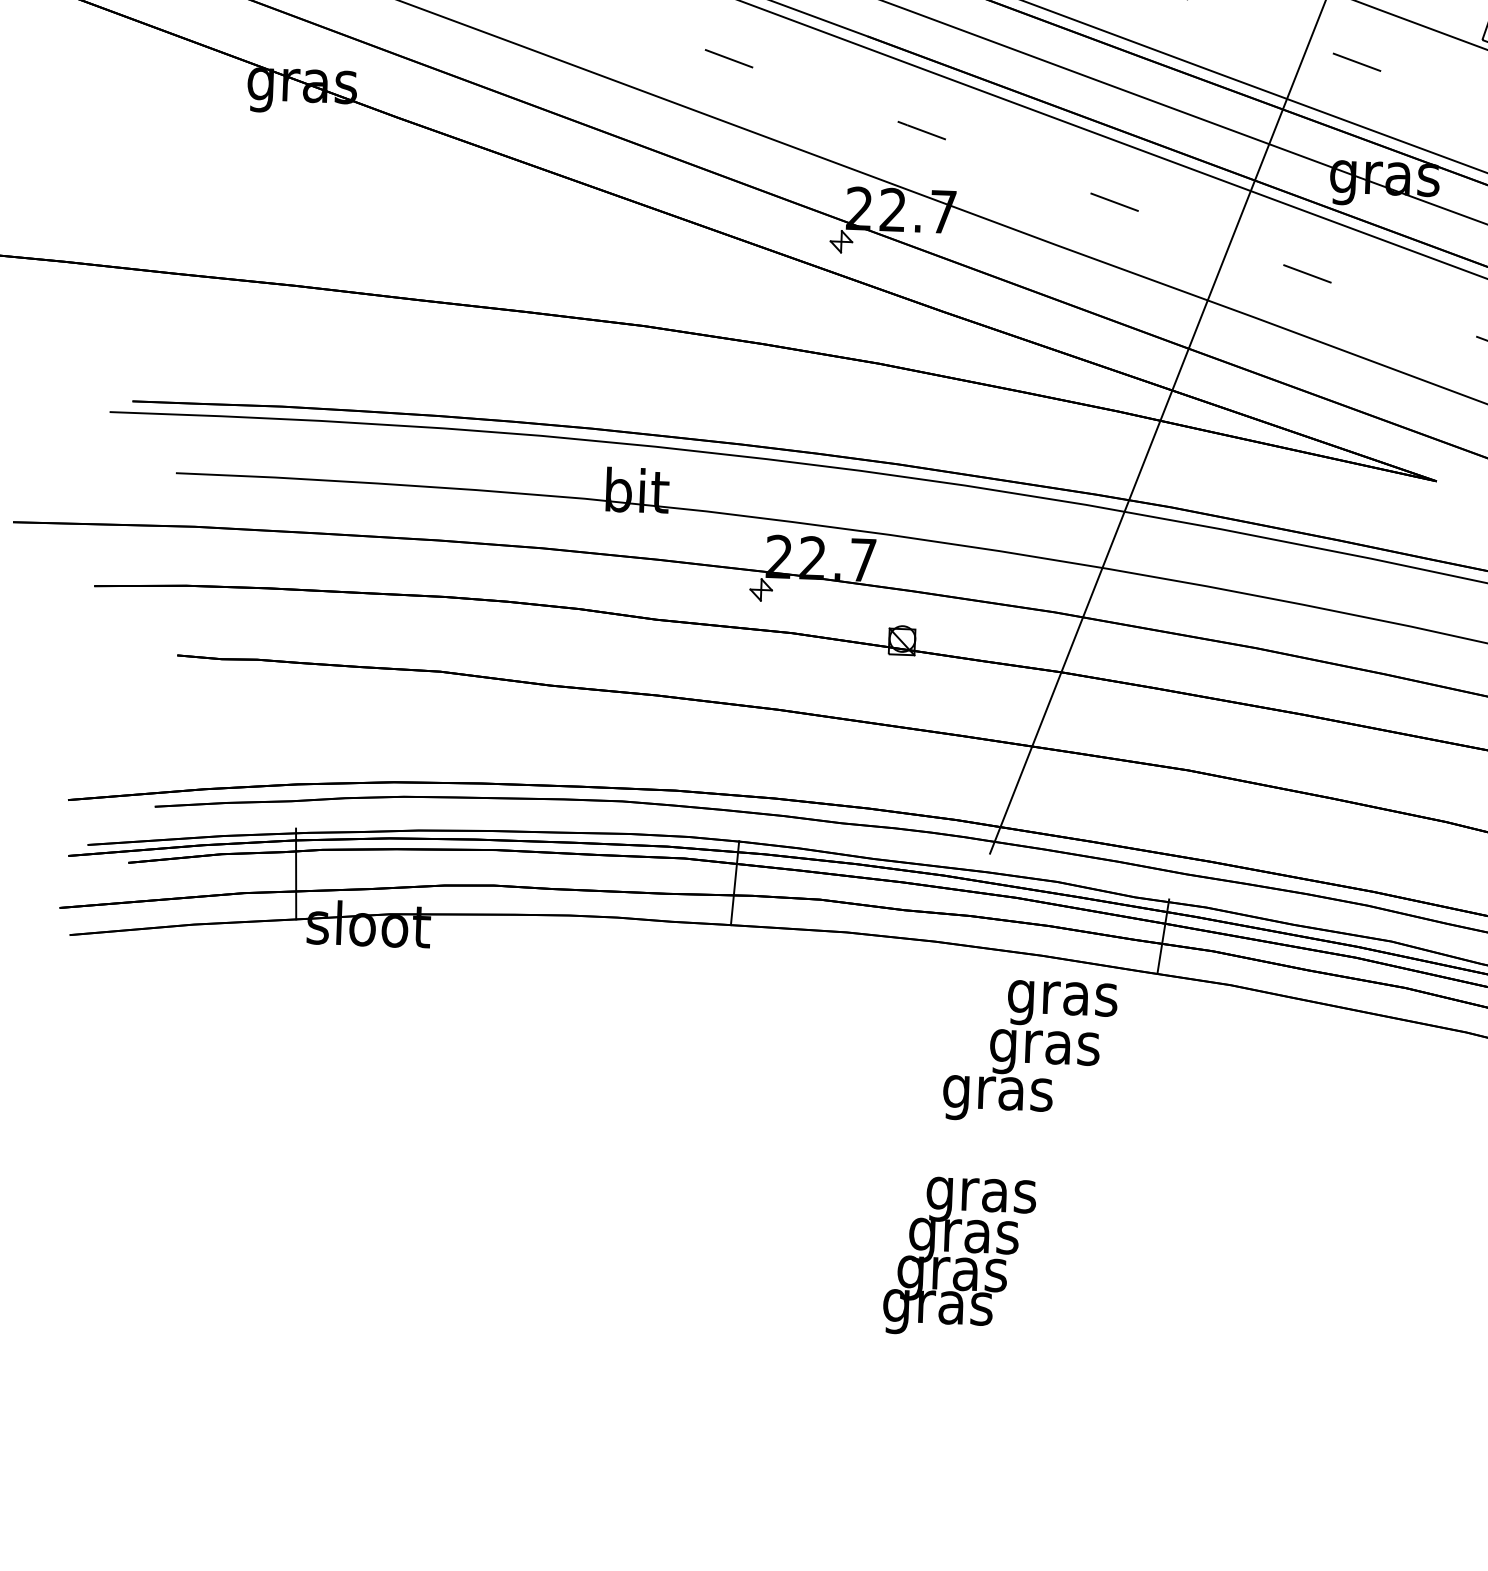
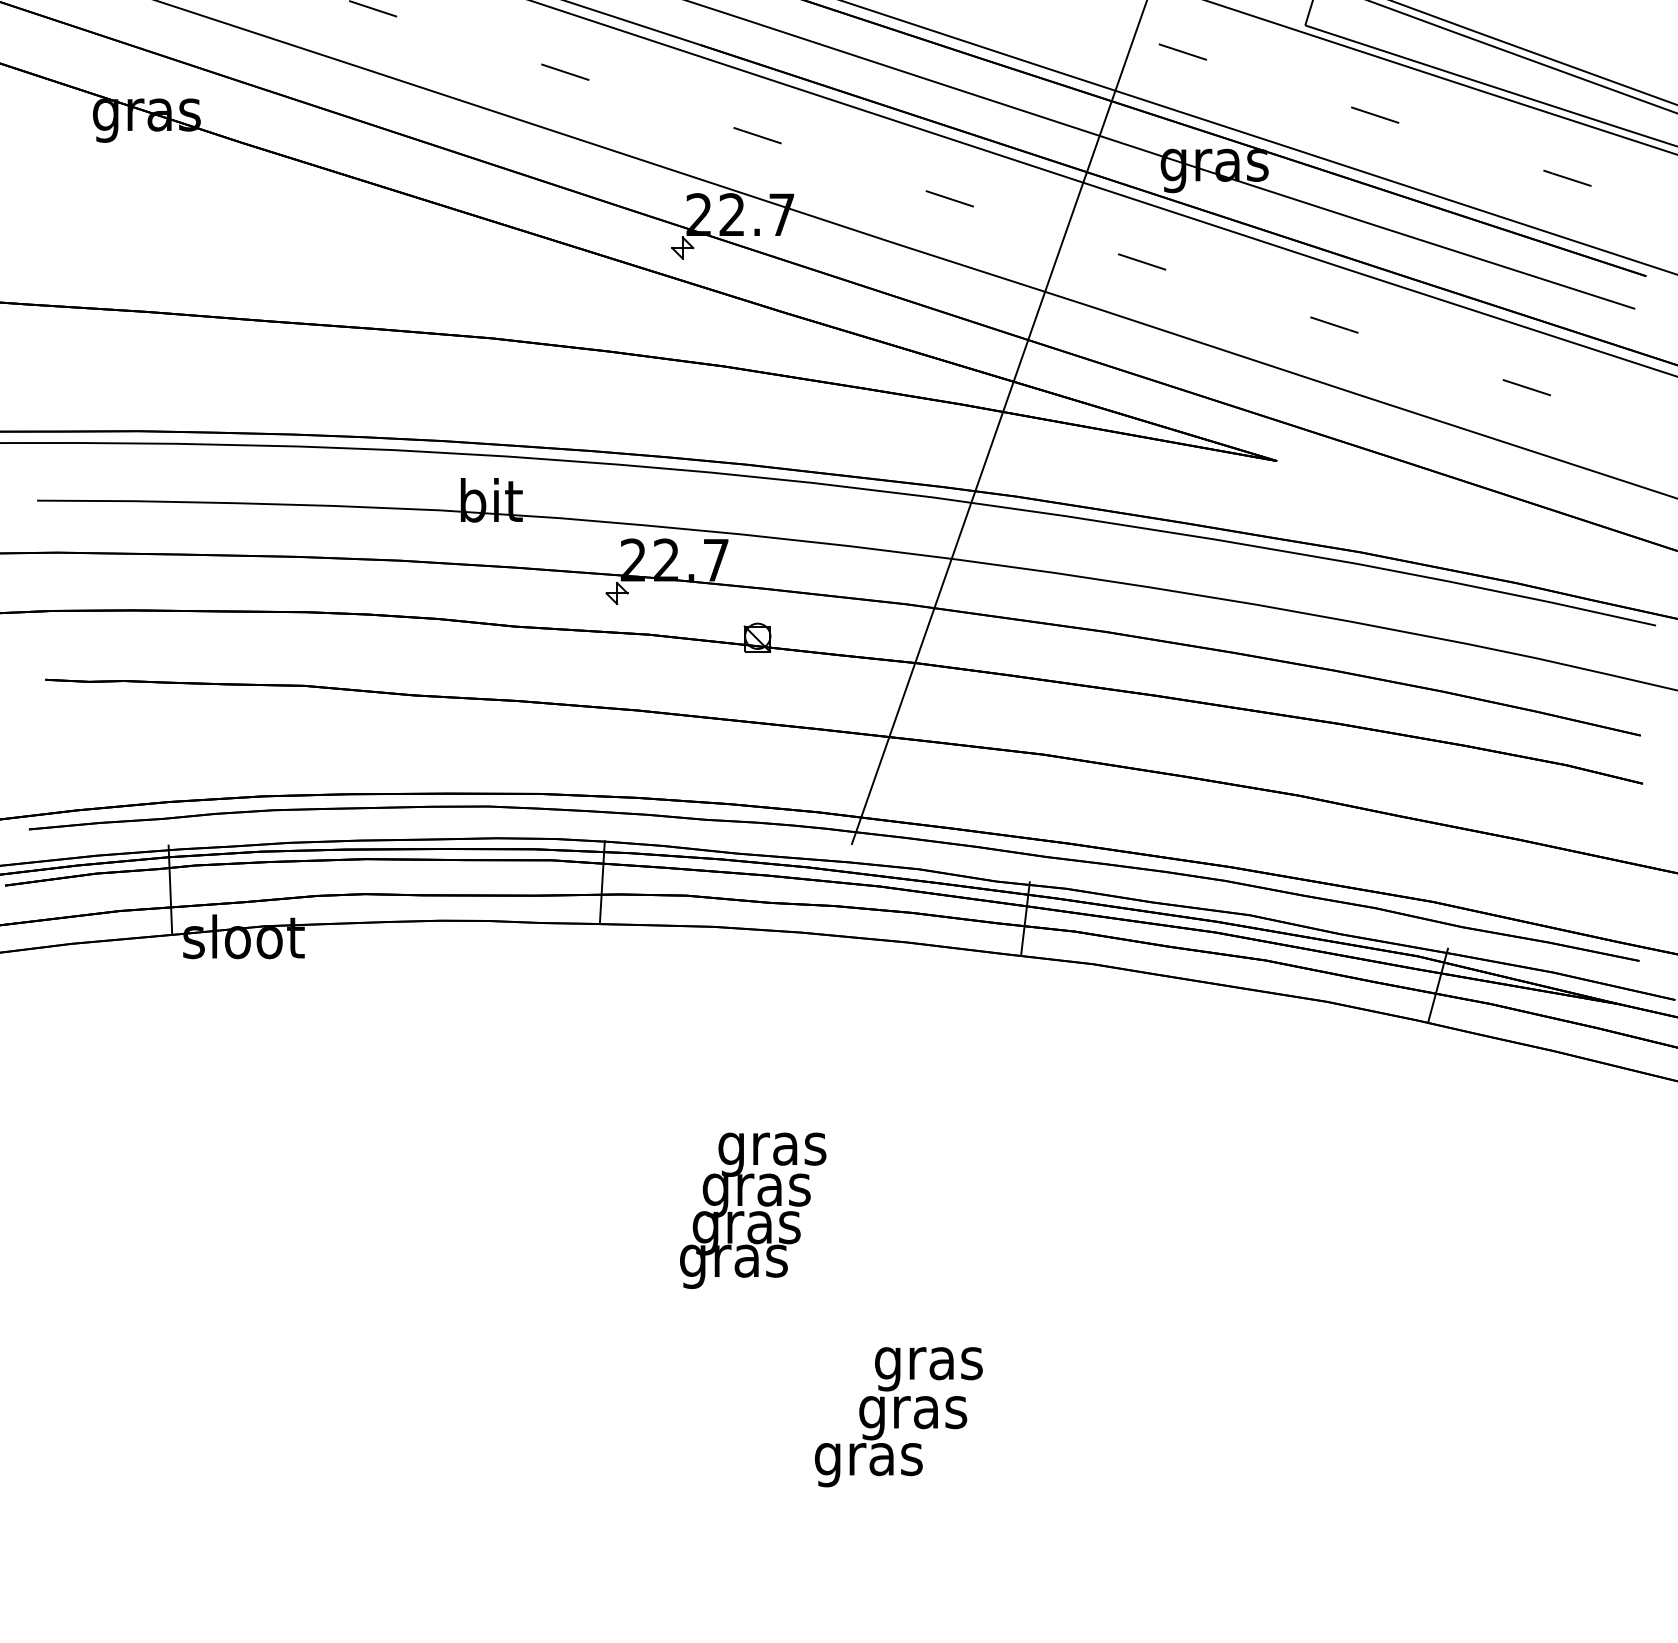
text: (1029, 1051) -> (898, 1417), moved
text: (959, 1256) -> (753, 1210), moved

